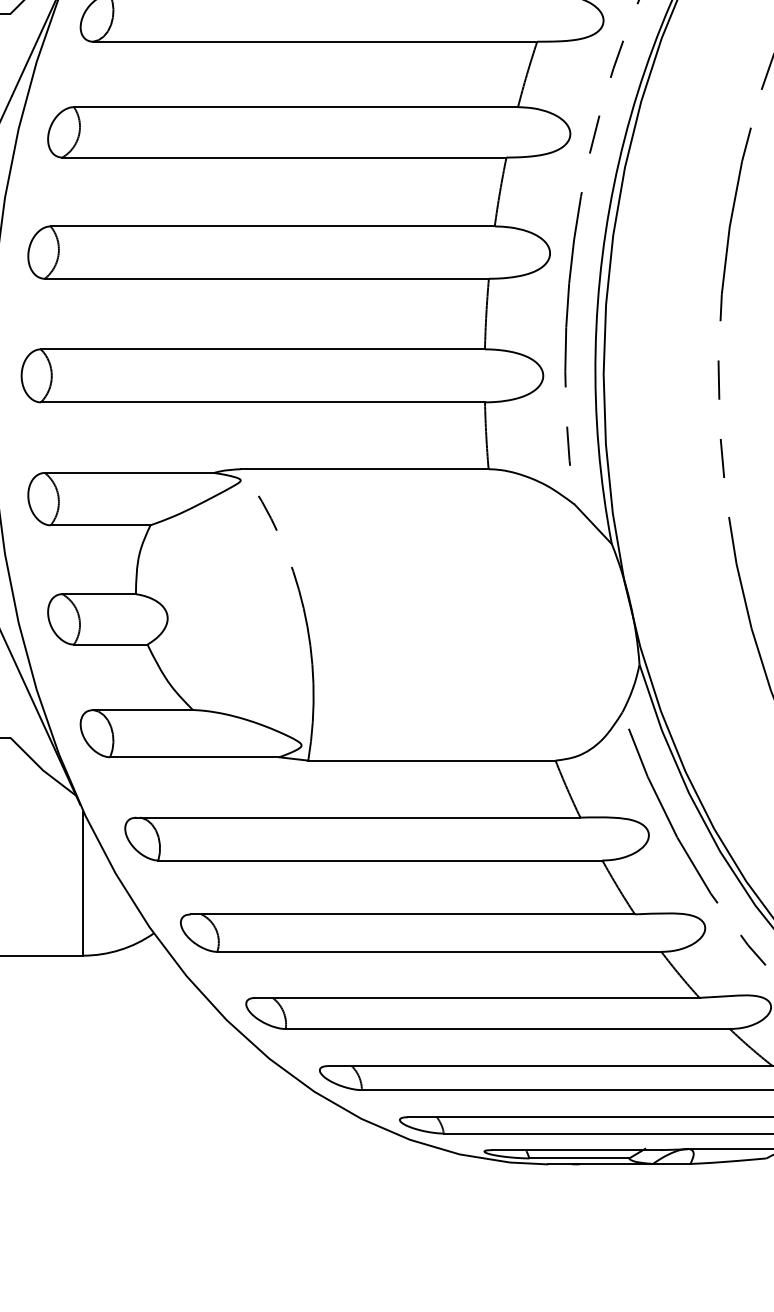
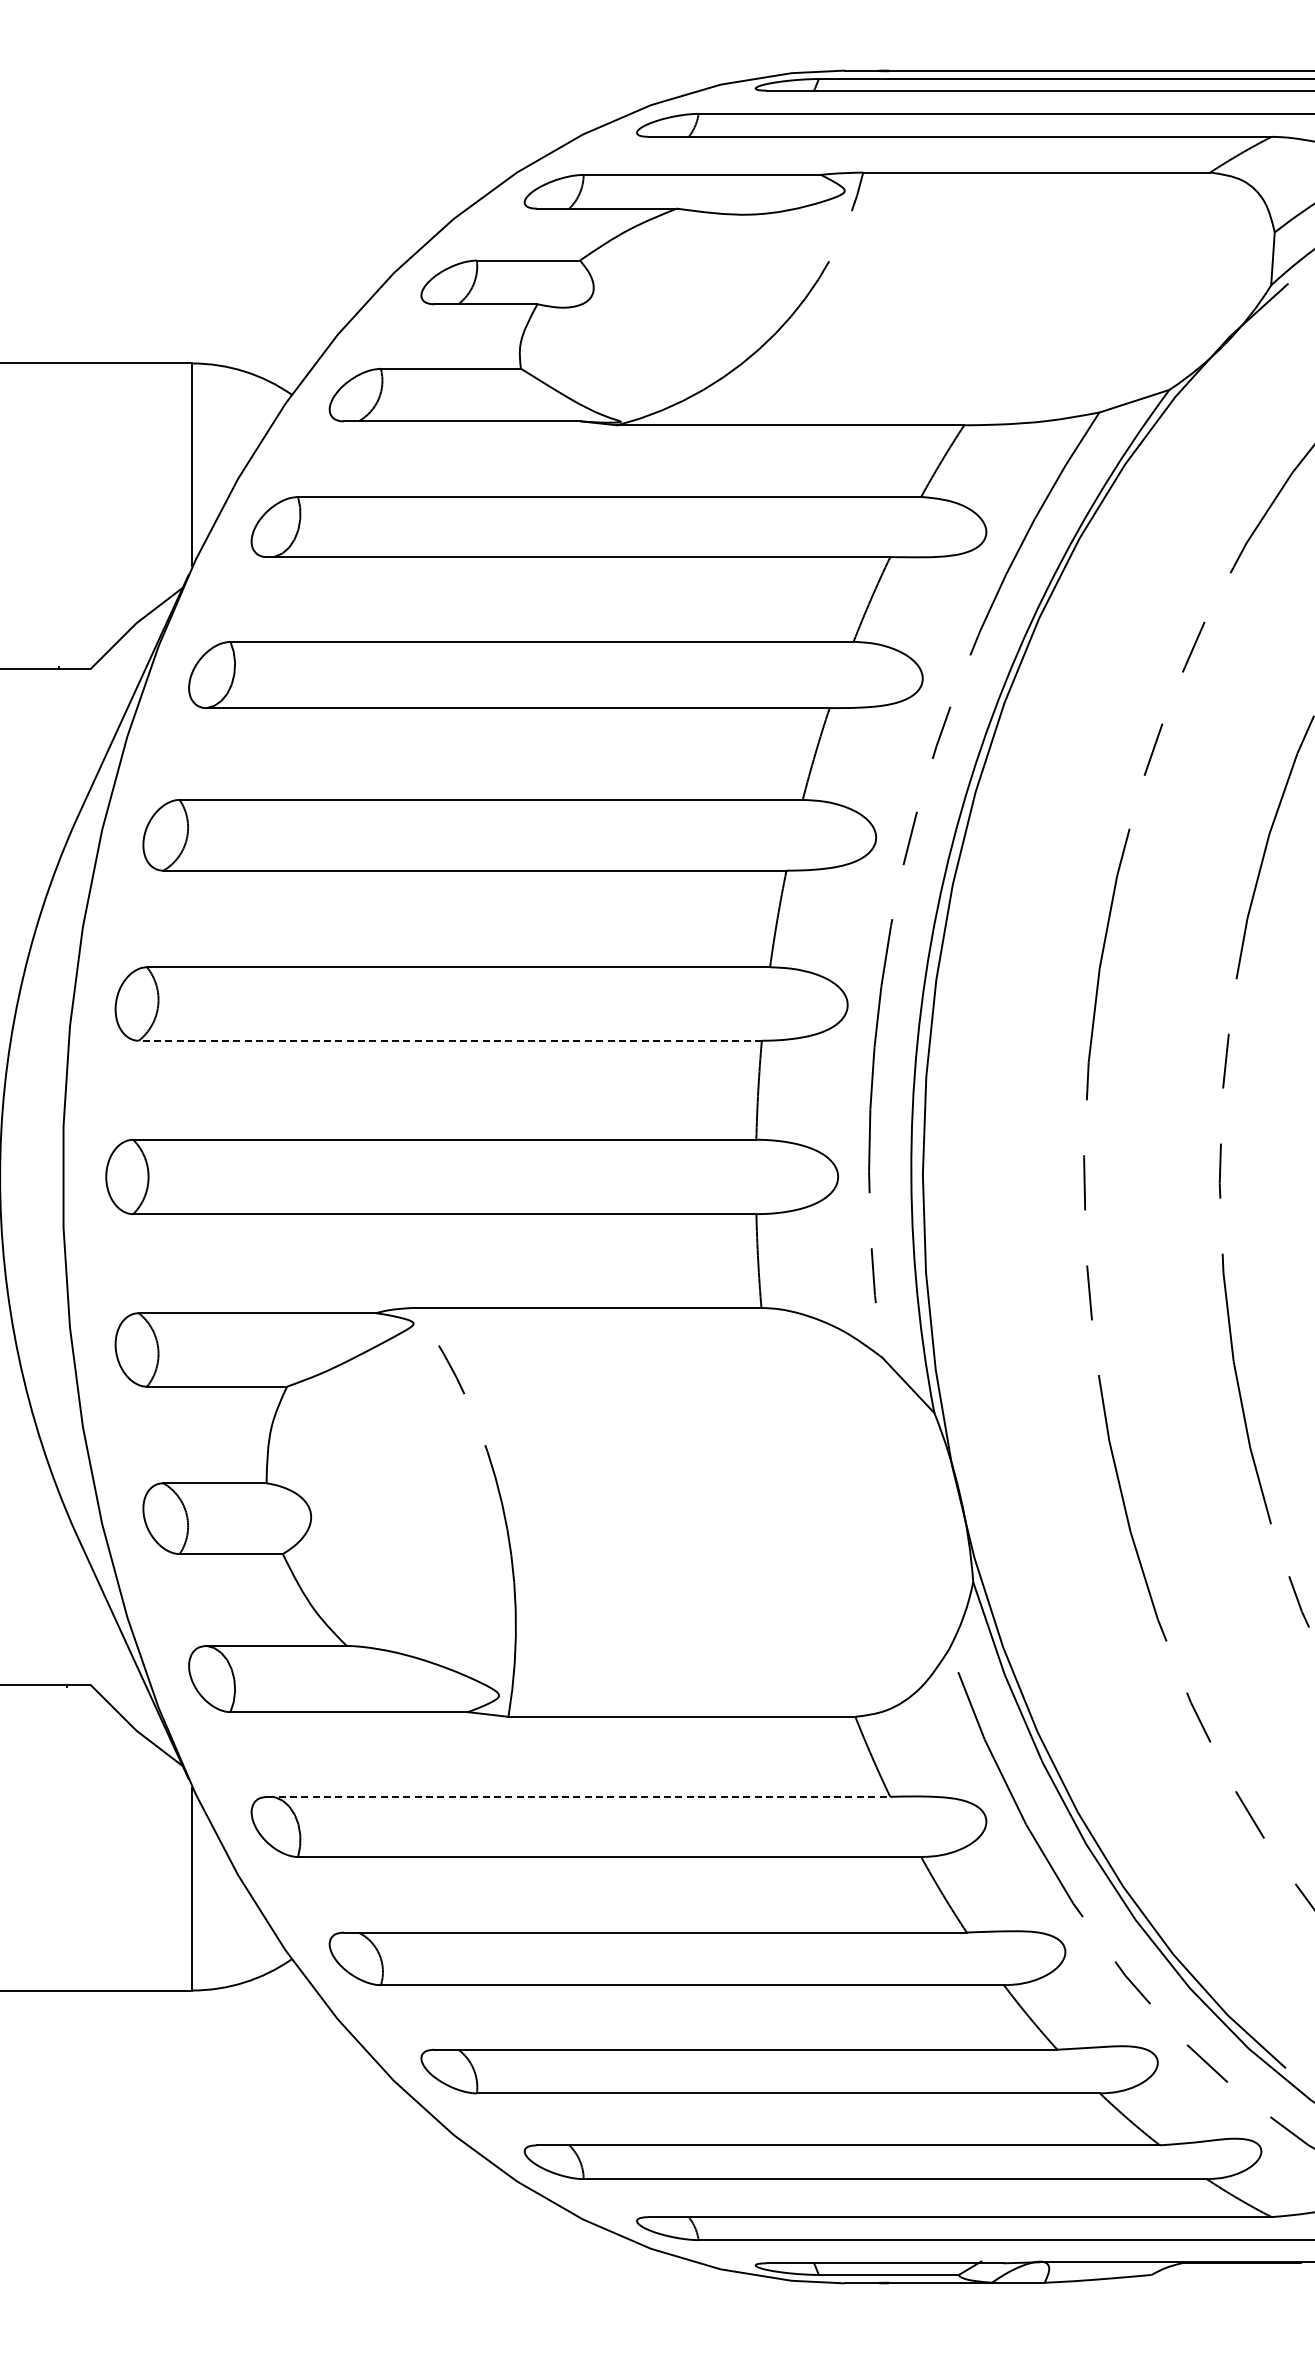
line: (266, 278) -> (450, 1040), solid -> dashed
line: (358, 817) -> (578, 1796), solid -> dashed

